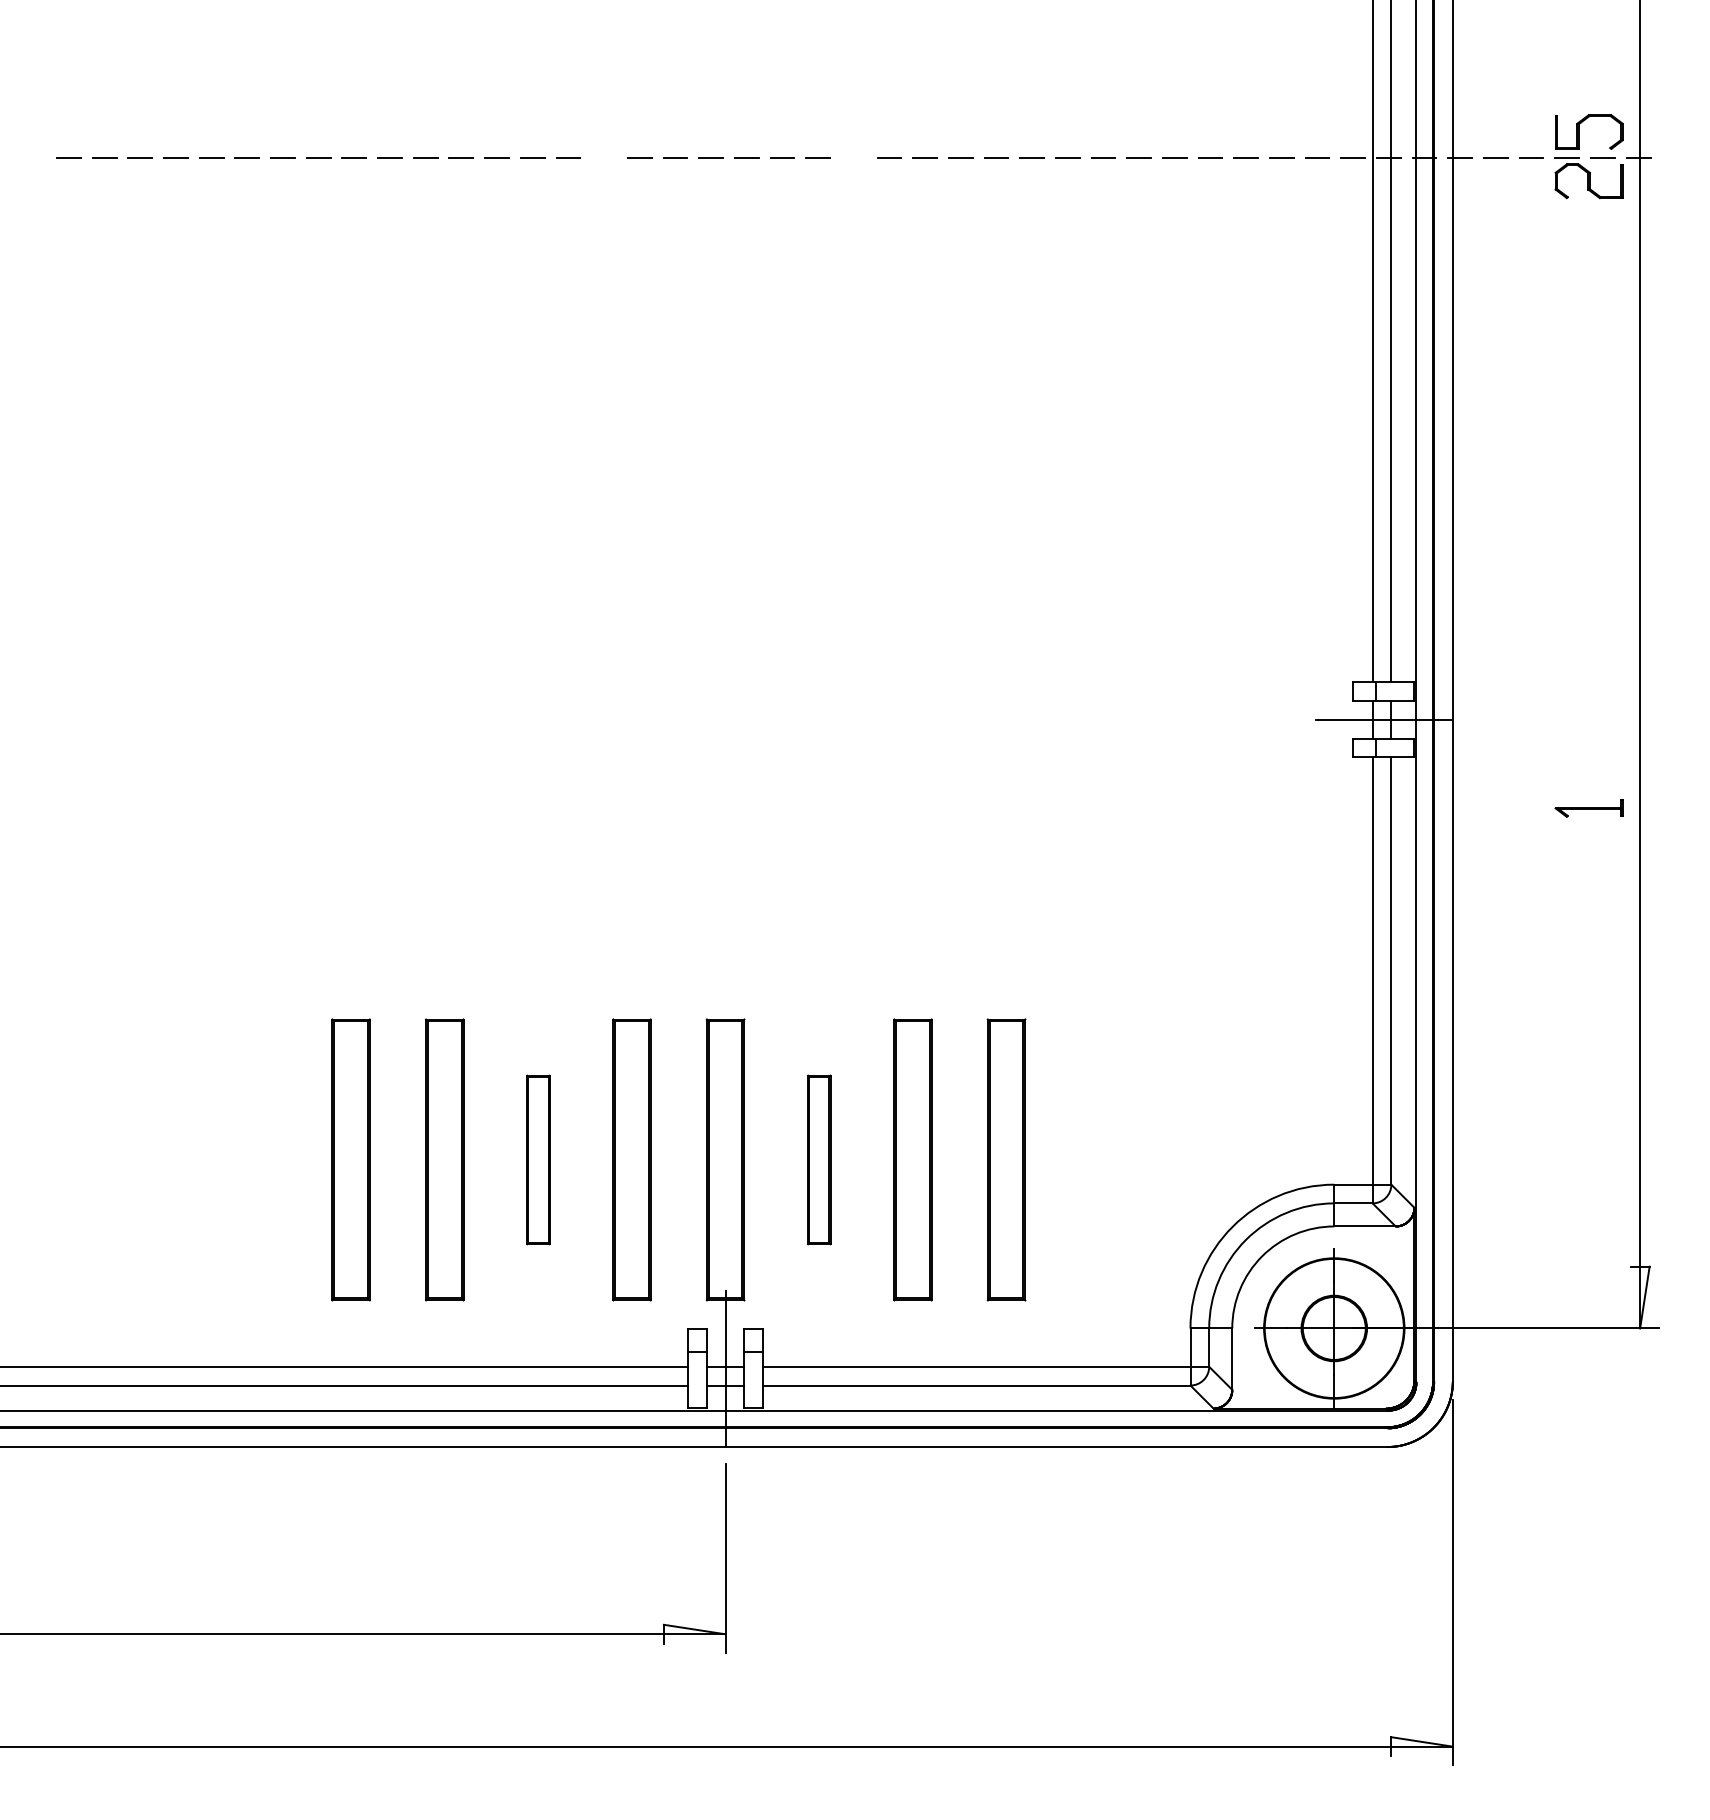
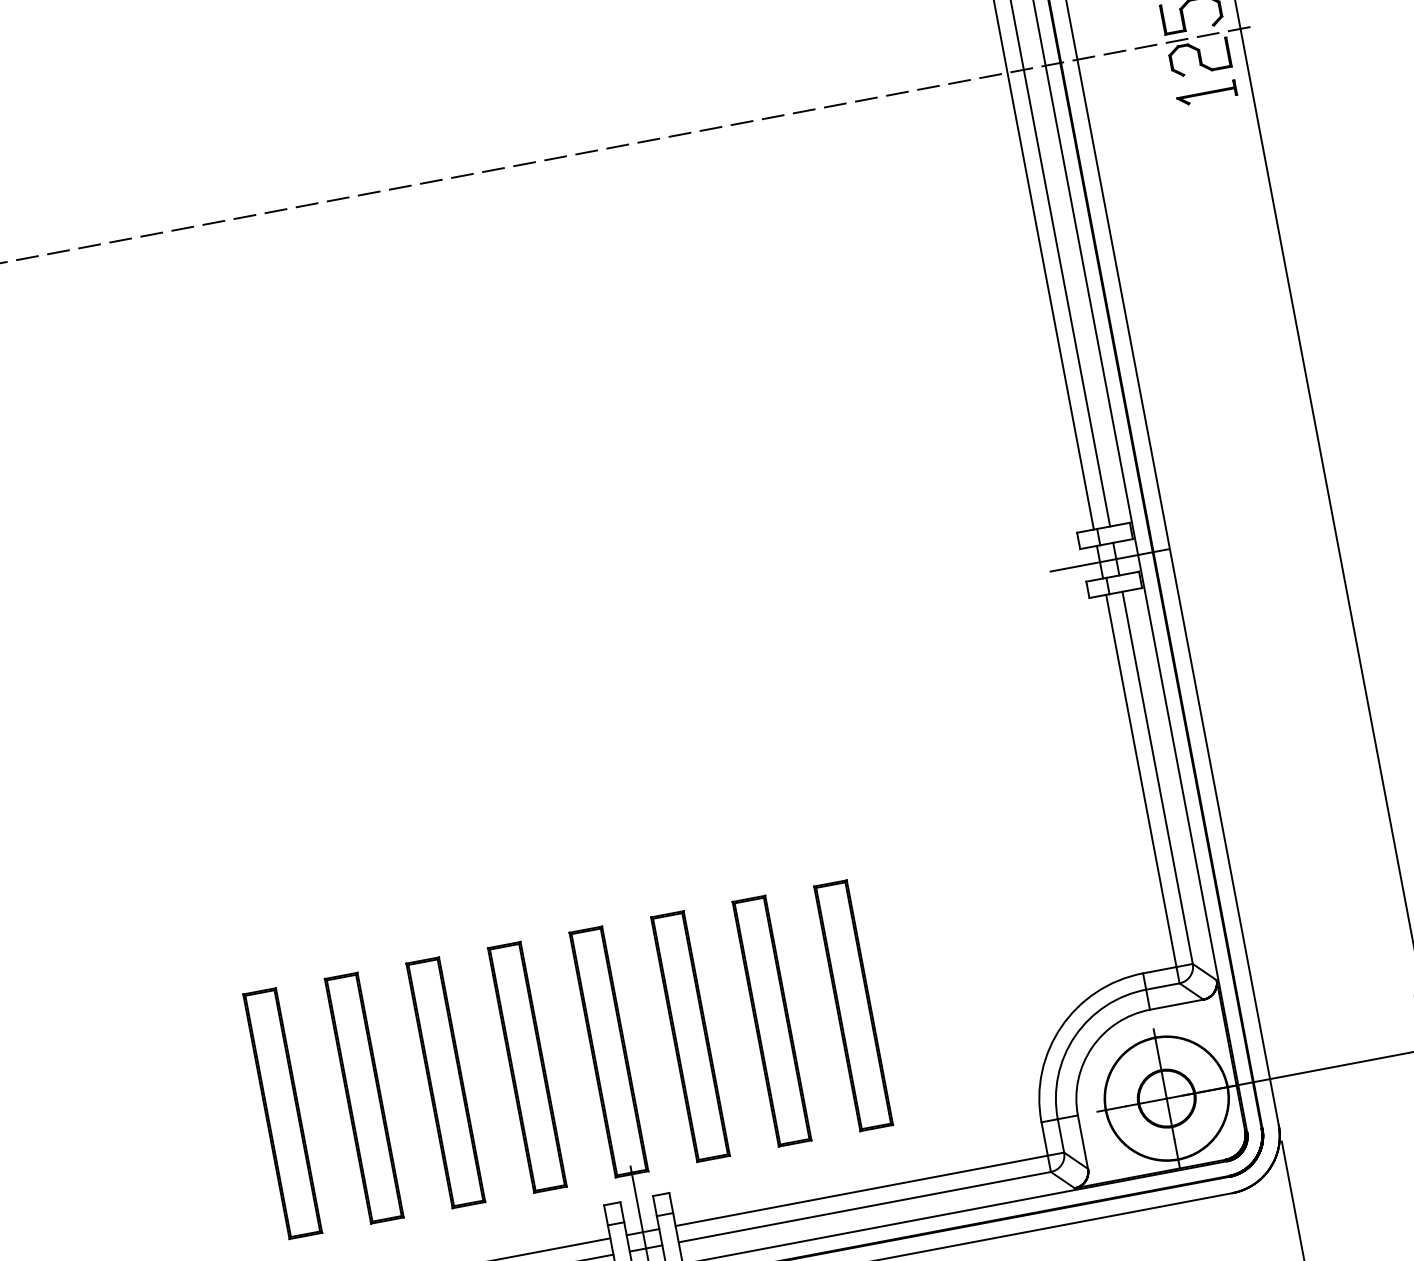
line: (603, 157) -> (337, 198), added
line: (853, 157) -> (555, 157), added
part: (1588, 808) -> (1206, 93), moved
part: (538, 1159) -> (445, 1082), size x1.67
part: (819, 1159) -> (690, 1036), size x1.67

